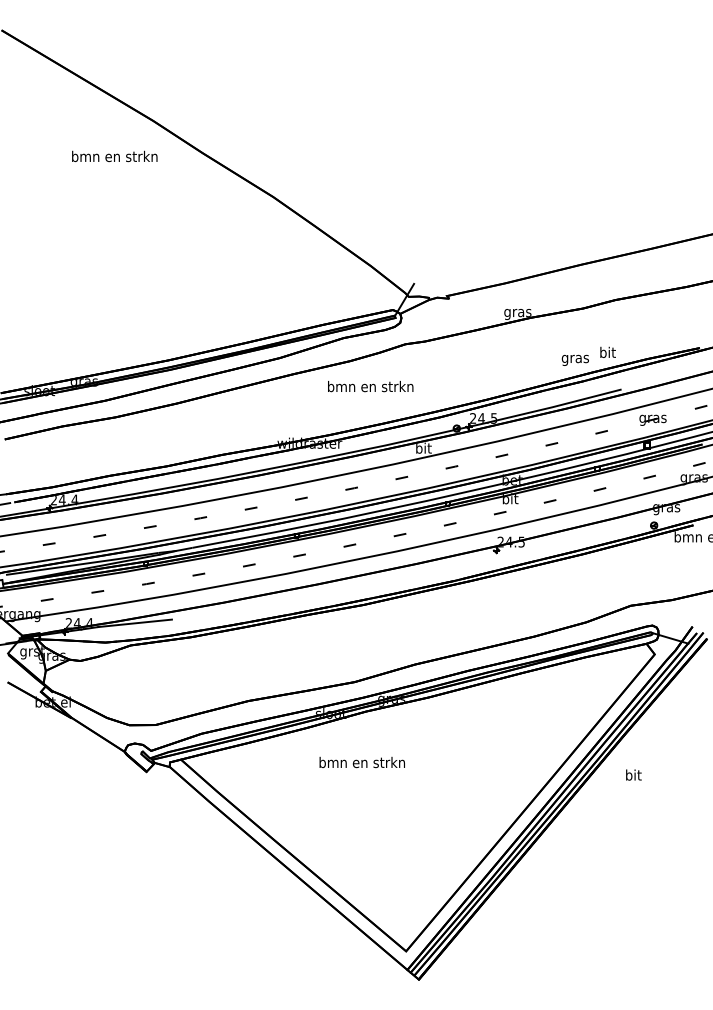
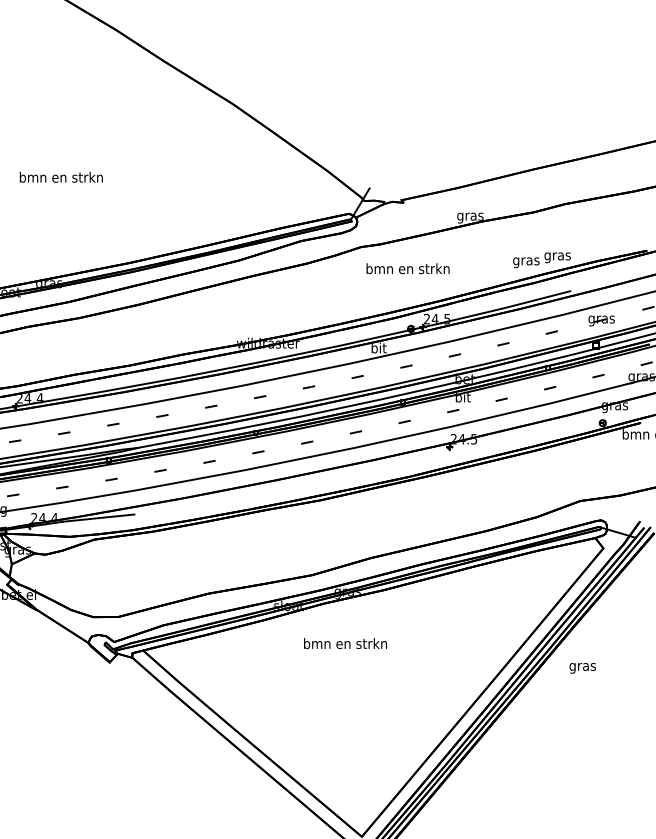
text: (114, 156) -> (61, 177), moved
text: (607, 353) -> (557, 256), bit -> gras
text: (370, 386) -> (407, 268), moved
text: (361, 762) -> (344, 643), moved
text: (633, 776) -> (582, 666), bit -> gras

